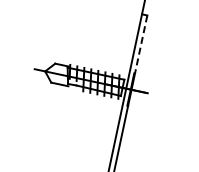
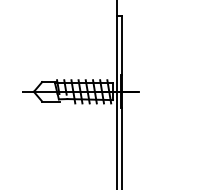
line: (141, 44) -> (122, 45), dashed -> solid

